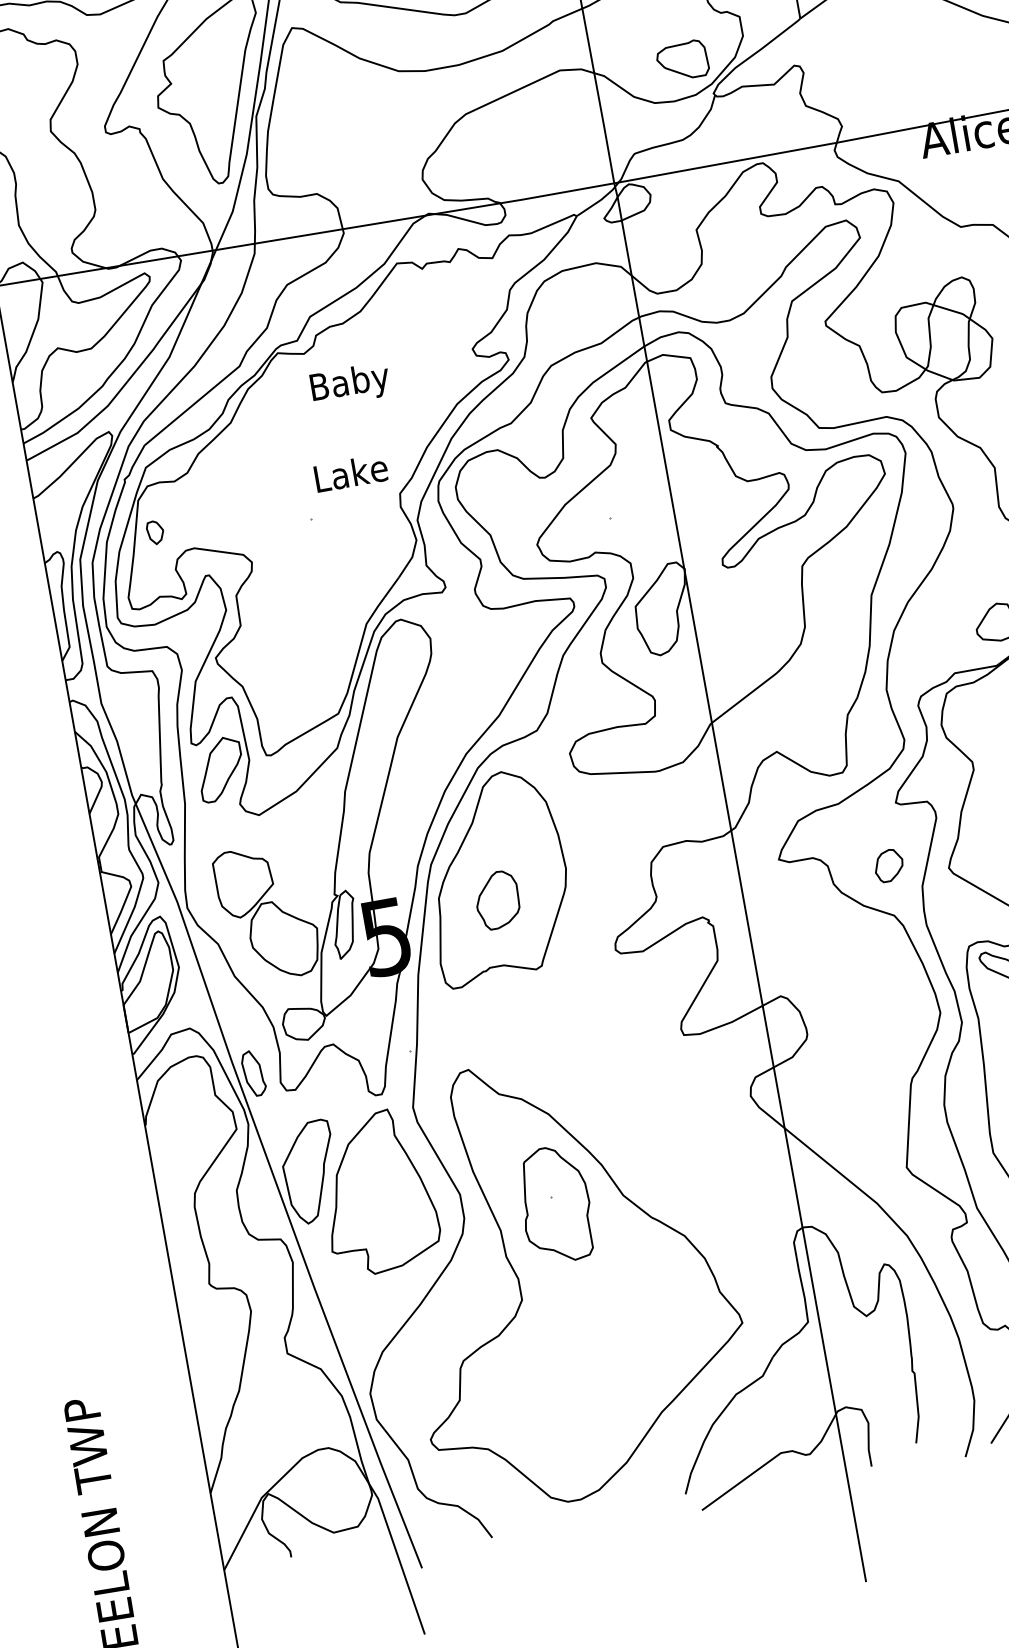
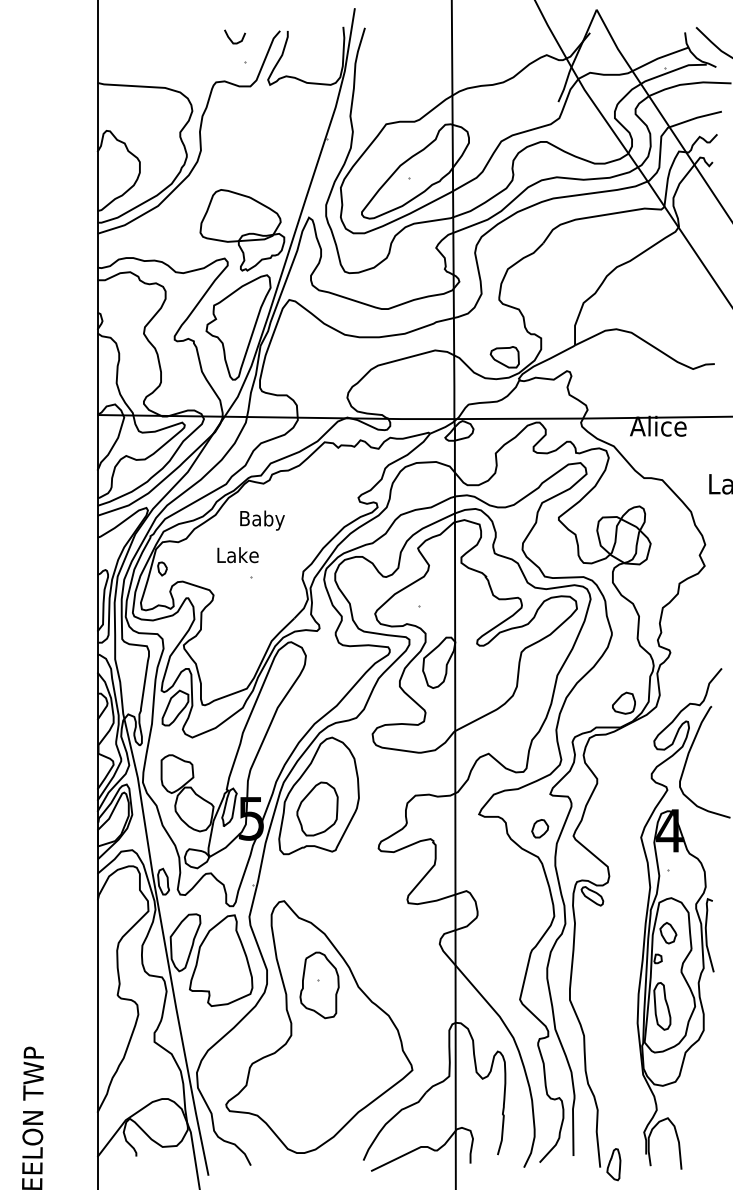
text: (350, 384) -> (262, 520), moved
text: (350, 473) -> (237, 555), moved
part: (497, 899) -> (317, 808), size x1.67

